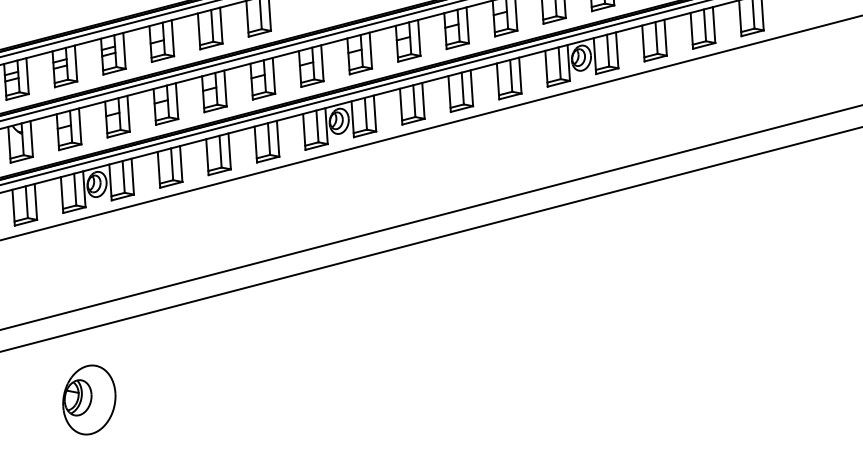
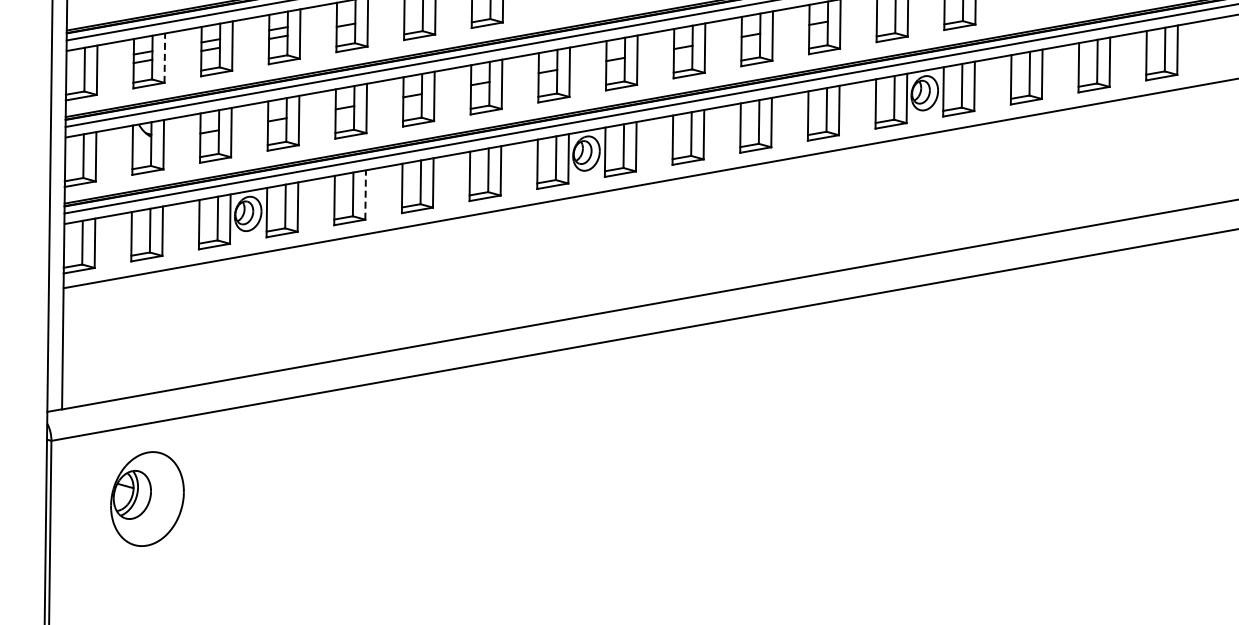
line: (27, 76) -> (164, 58), solid -> dashed
line: (181, 164) -> (365, 195), solid -> dashed
part: (89, 399) -> (147, 498), moved

